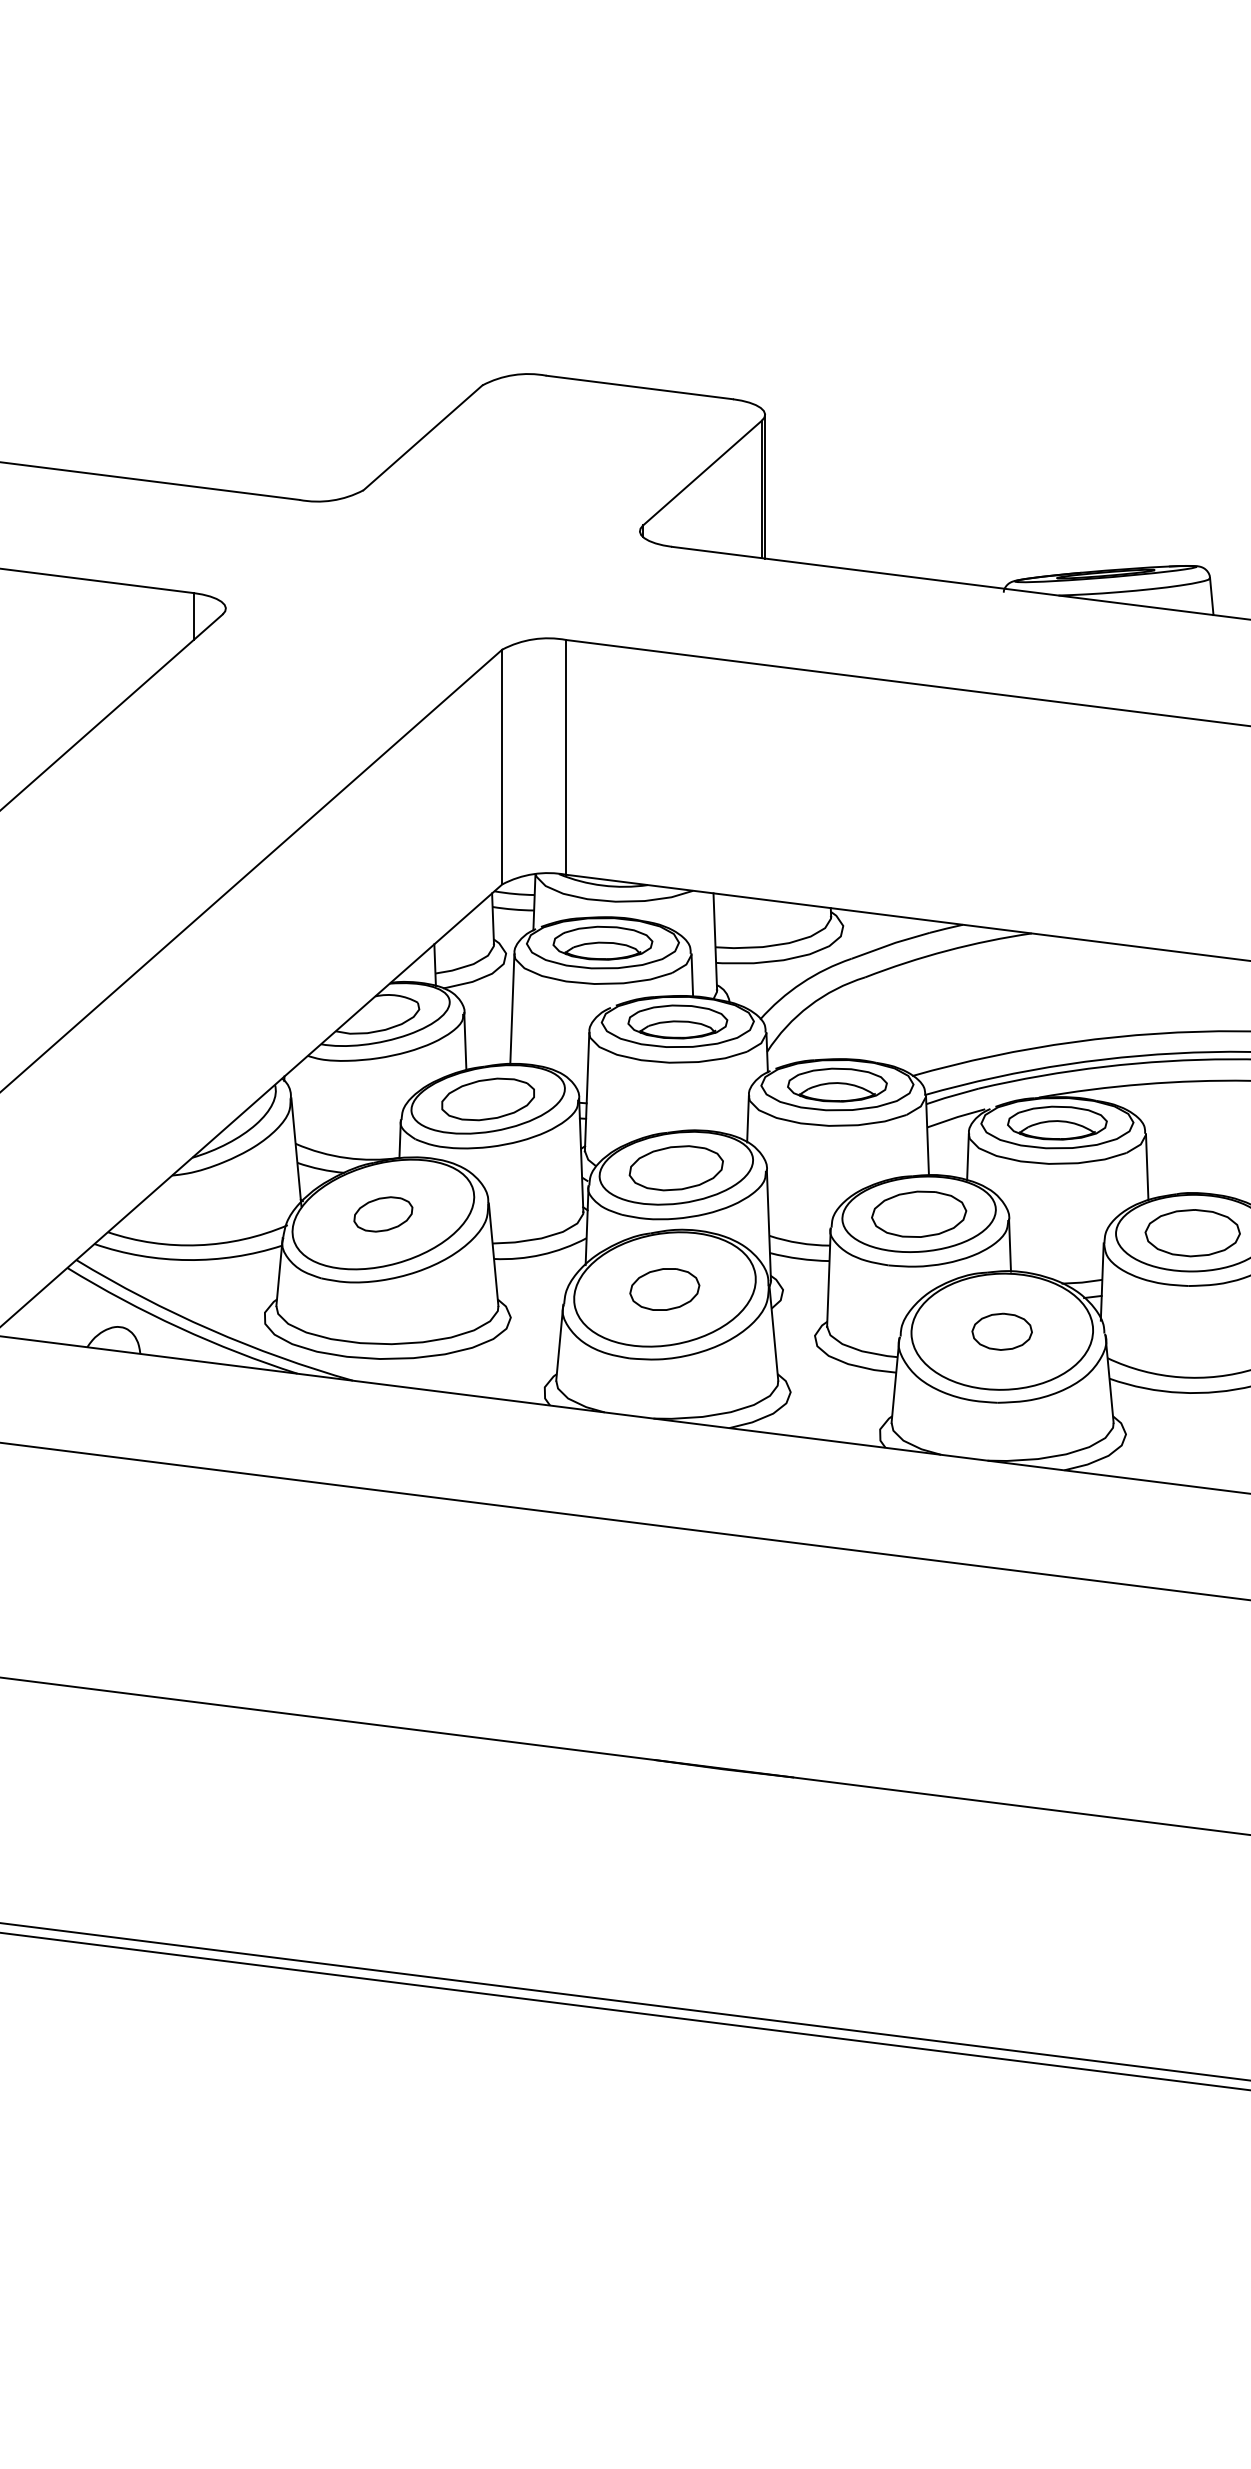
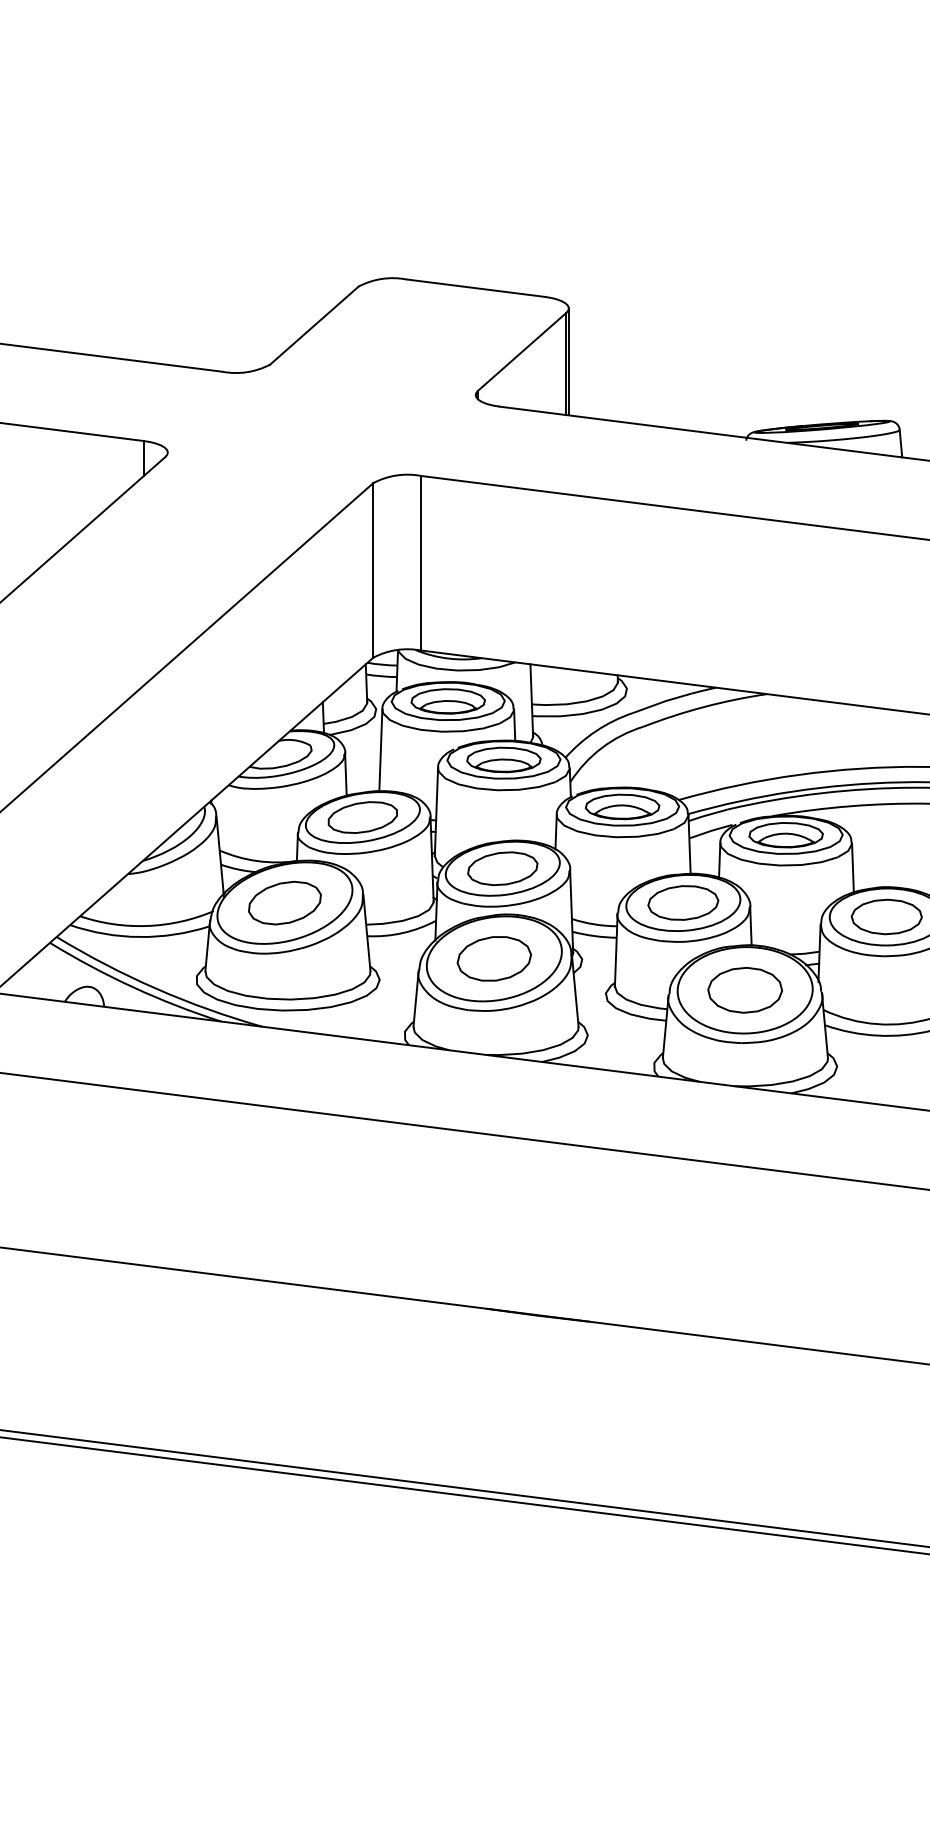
part: (382, 1213) -> (284, 902), size x1.67
part: (663, 1288) -> (493, 958), size x1.43
part: (1001, 1331) -> (744, 990), size x1.67

